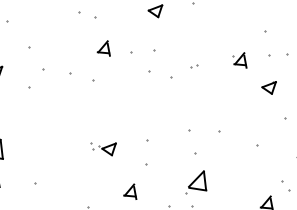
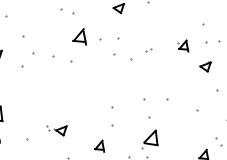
part: (102, 47) -> (78, 36), size x1.4
part: (102, 148) -> (56, 130), moved

